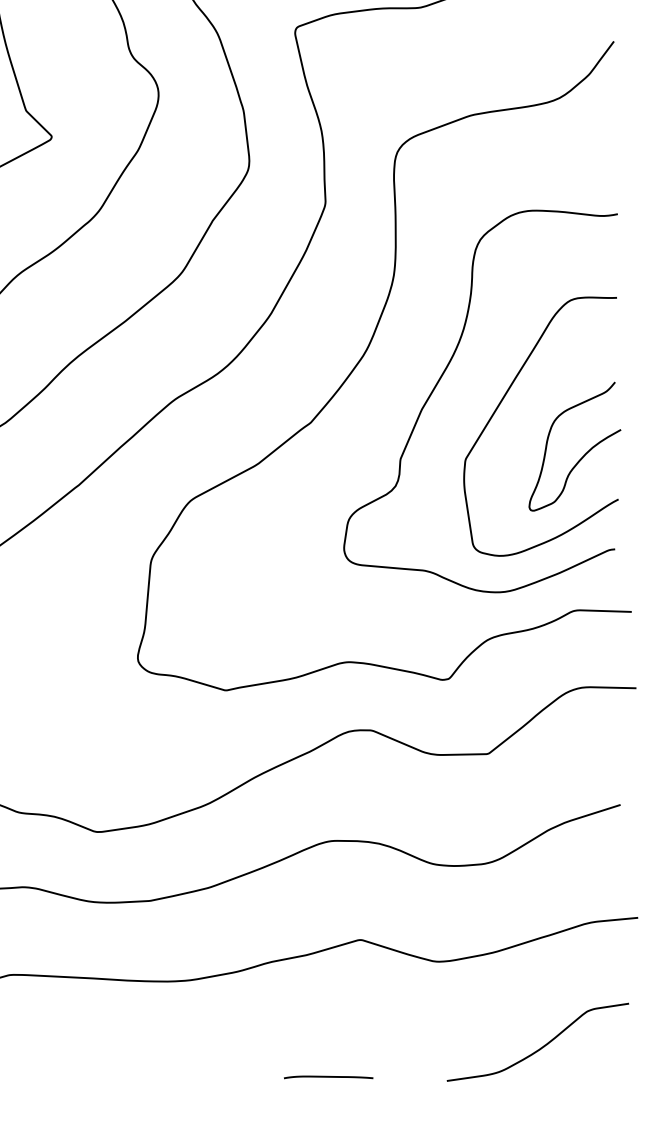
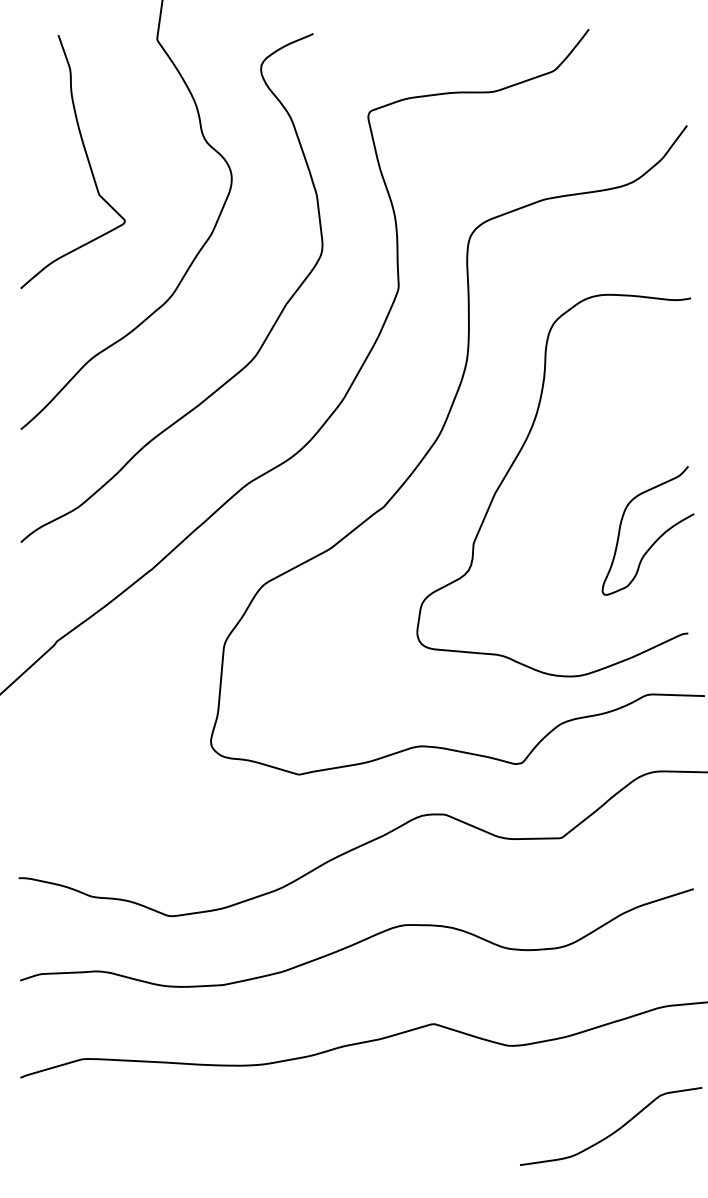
curve: (500, 405) -> (573, 489), removed
curve: (328, 1077) -> (401, 1161), removed

